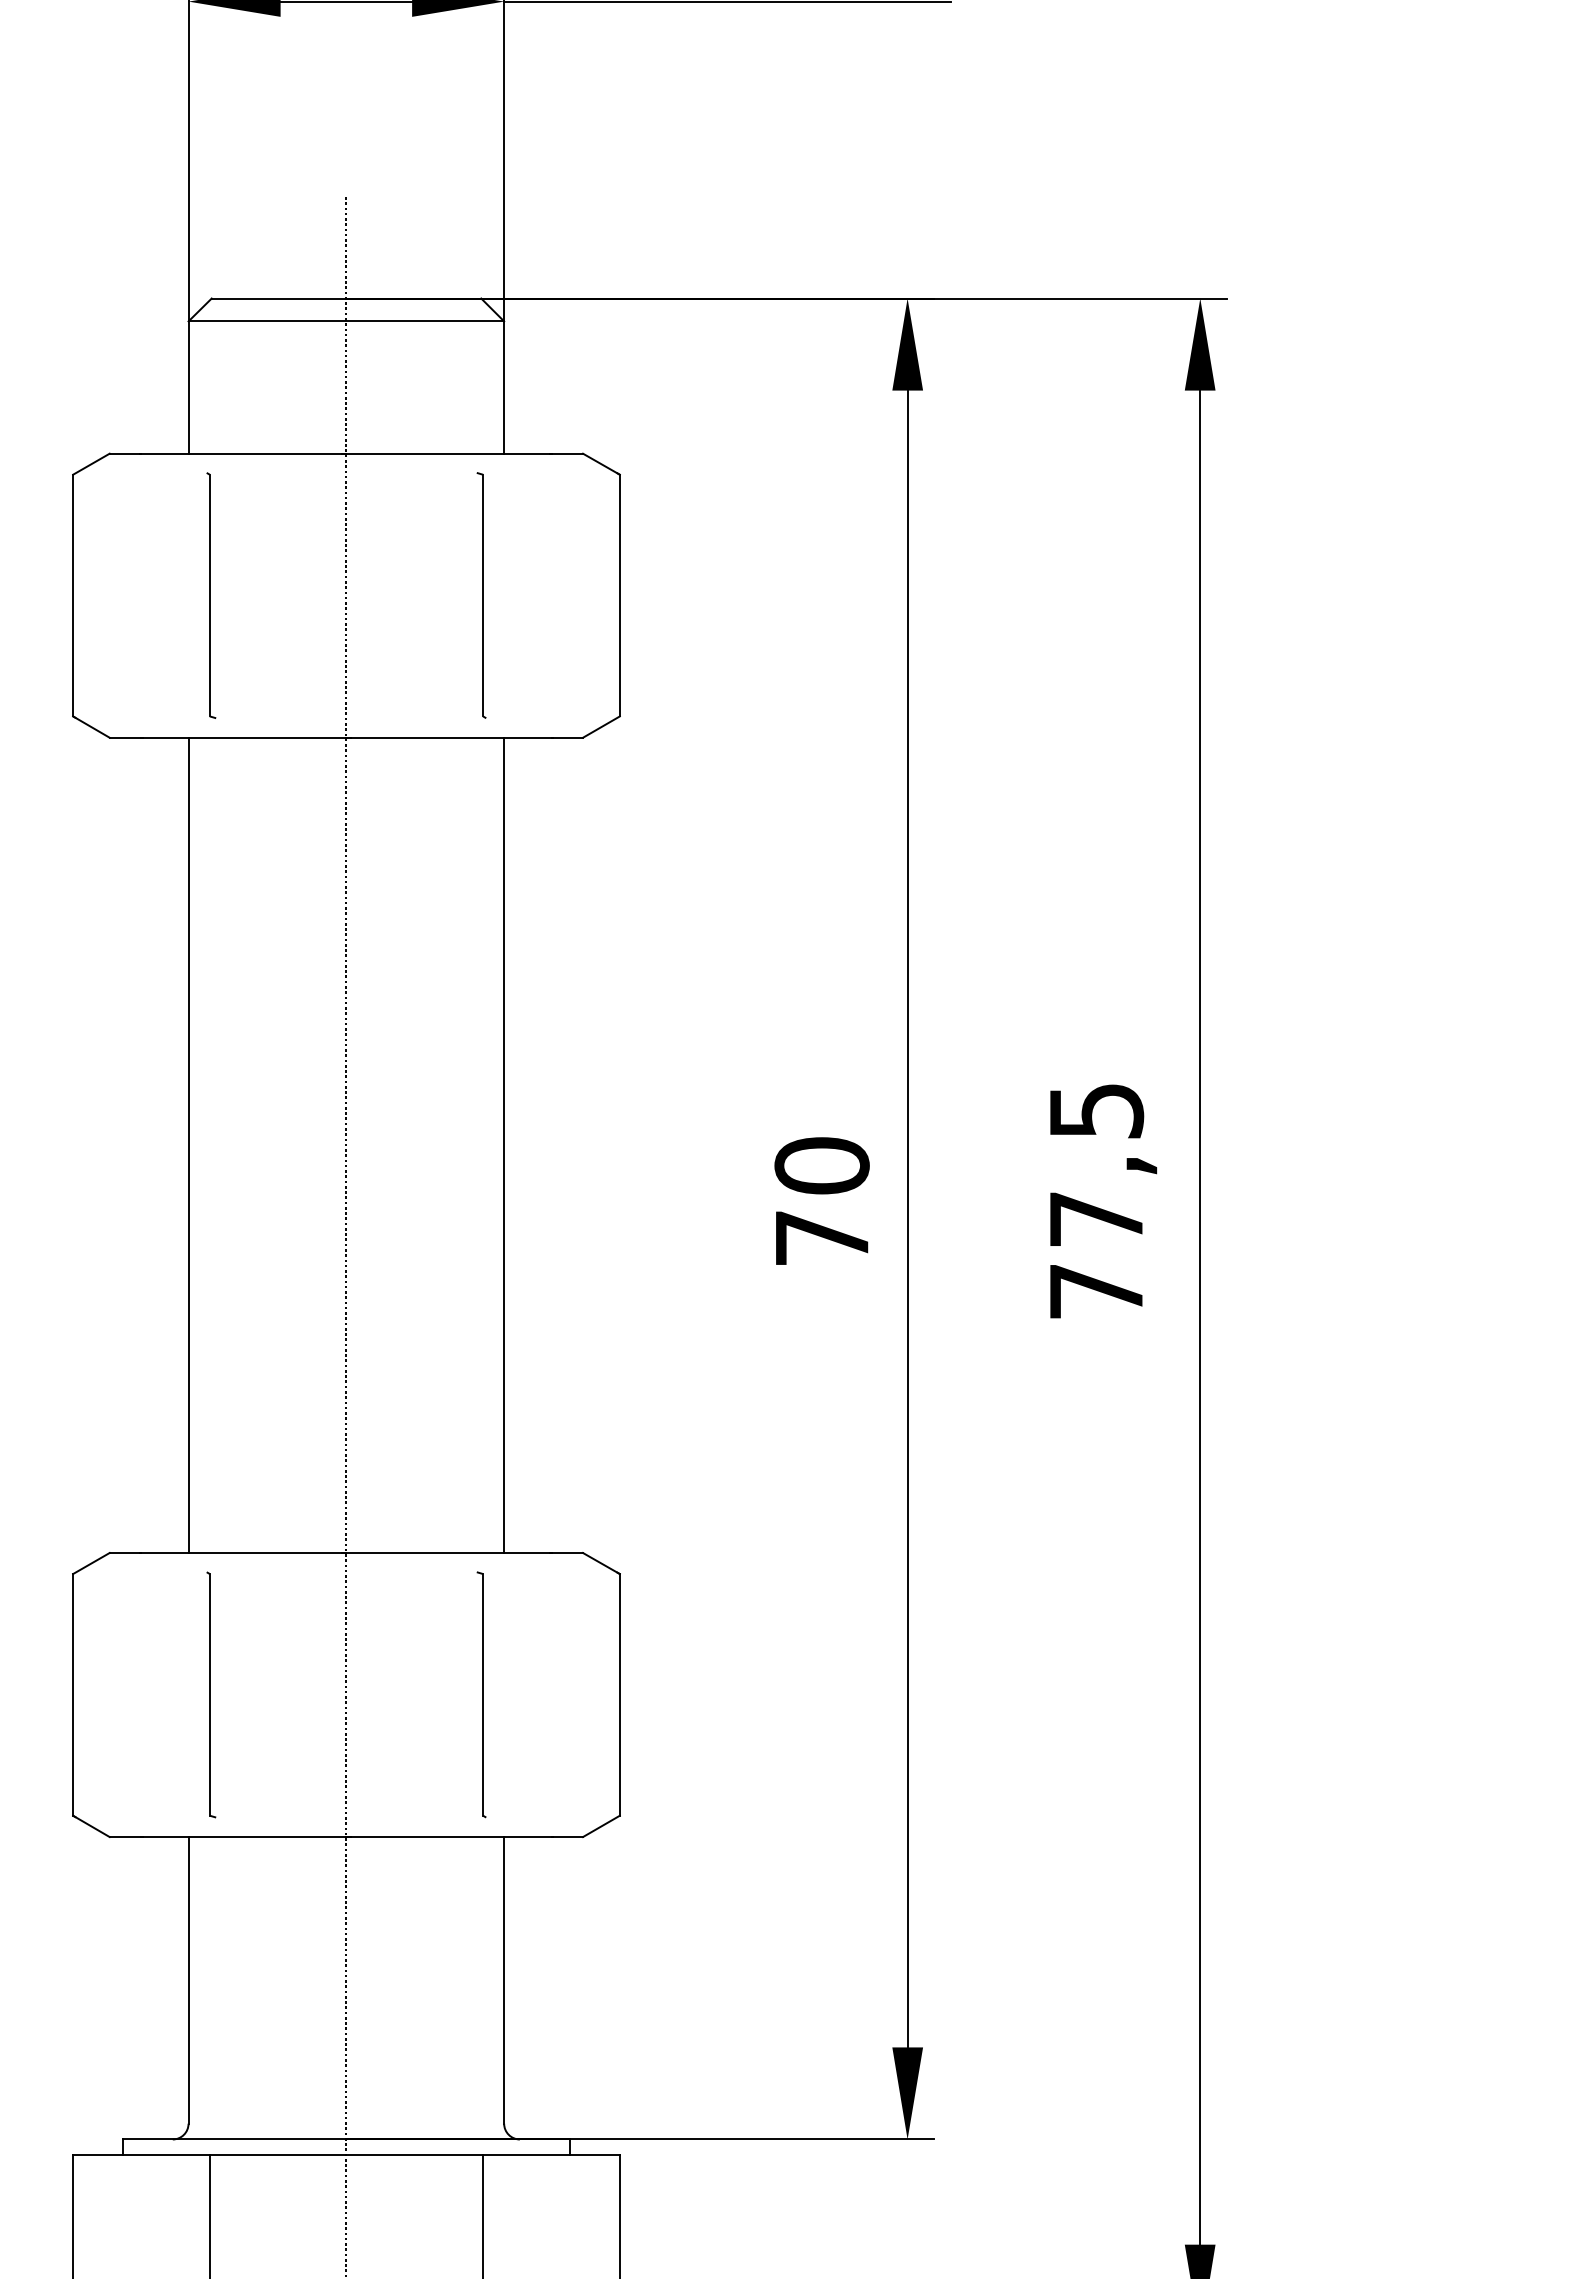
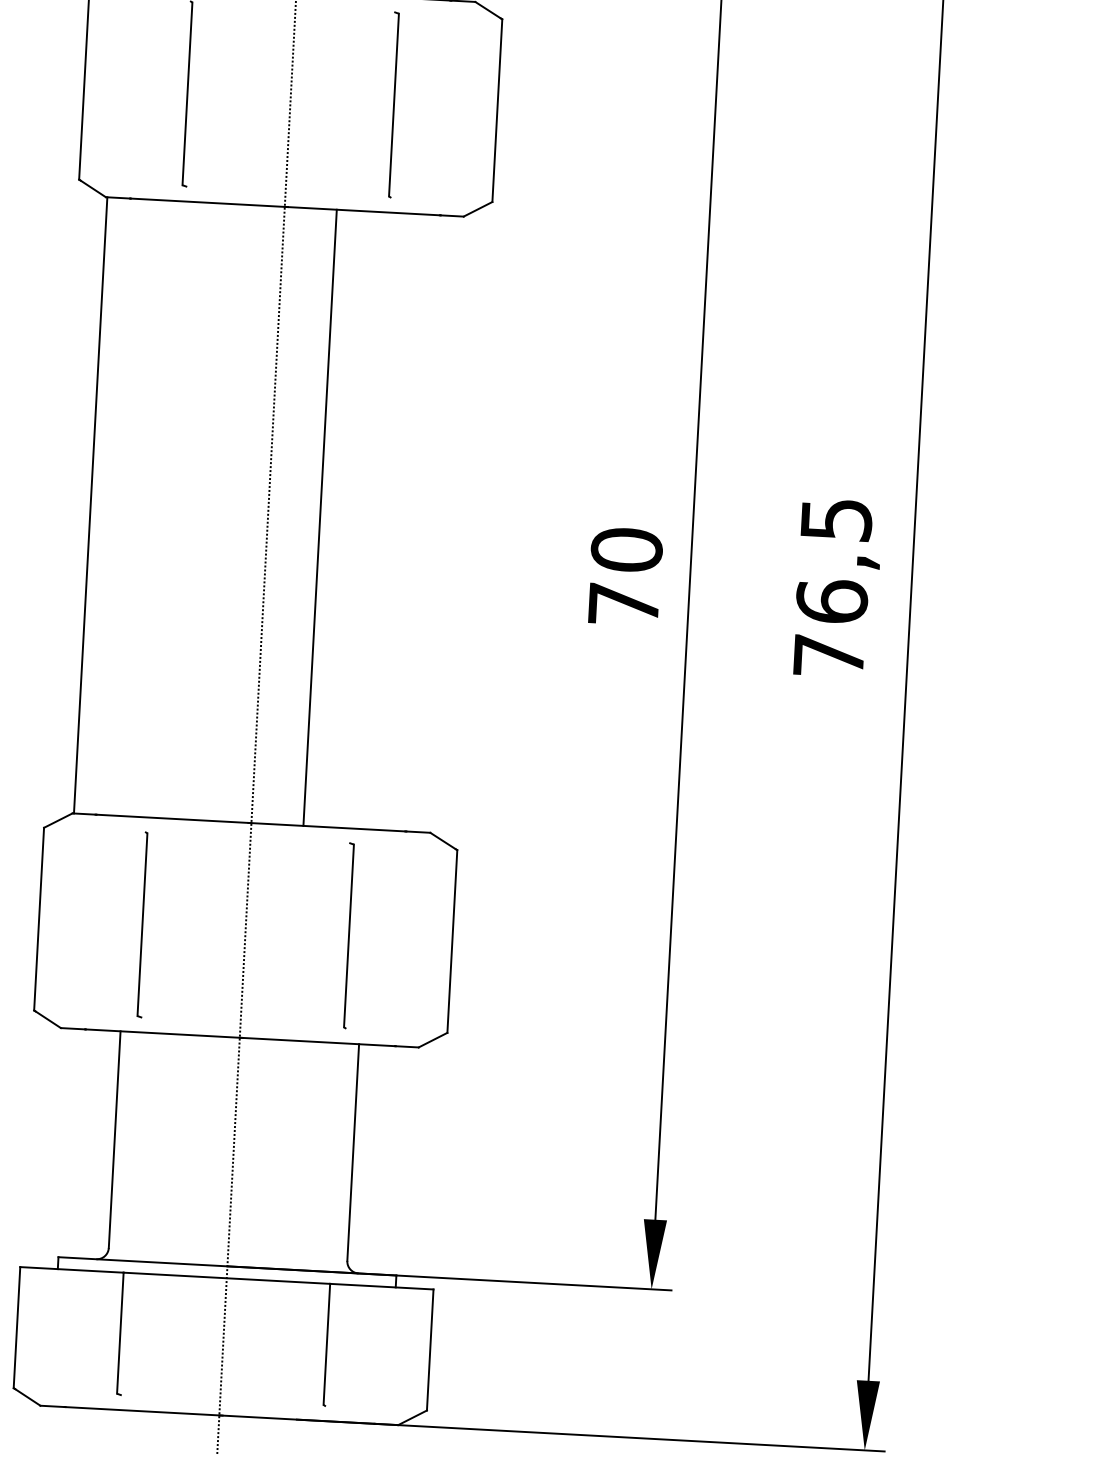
line: (188, 1145) -> (90, 505), moved
line: (504, 1145) -> (320, 517), moved
text: (1096, 1218) -> (832, 600), 77,5 -> 76,5

